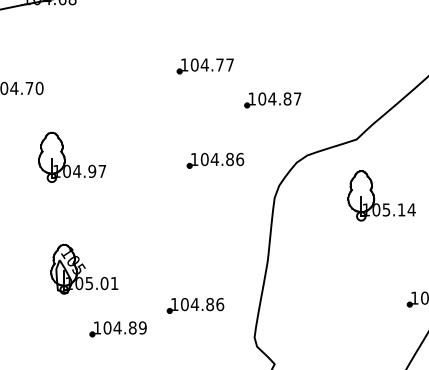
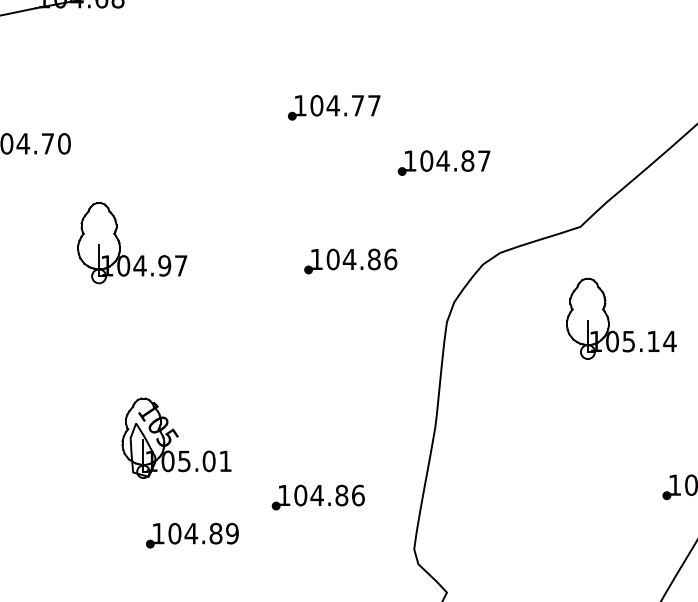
part: (71, 156) -> (130, 241), moved
part: (84, 268) -> (176, 436), moved

